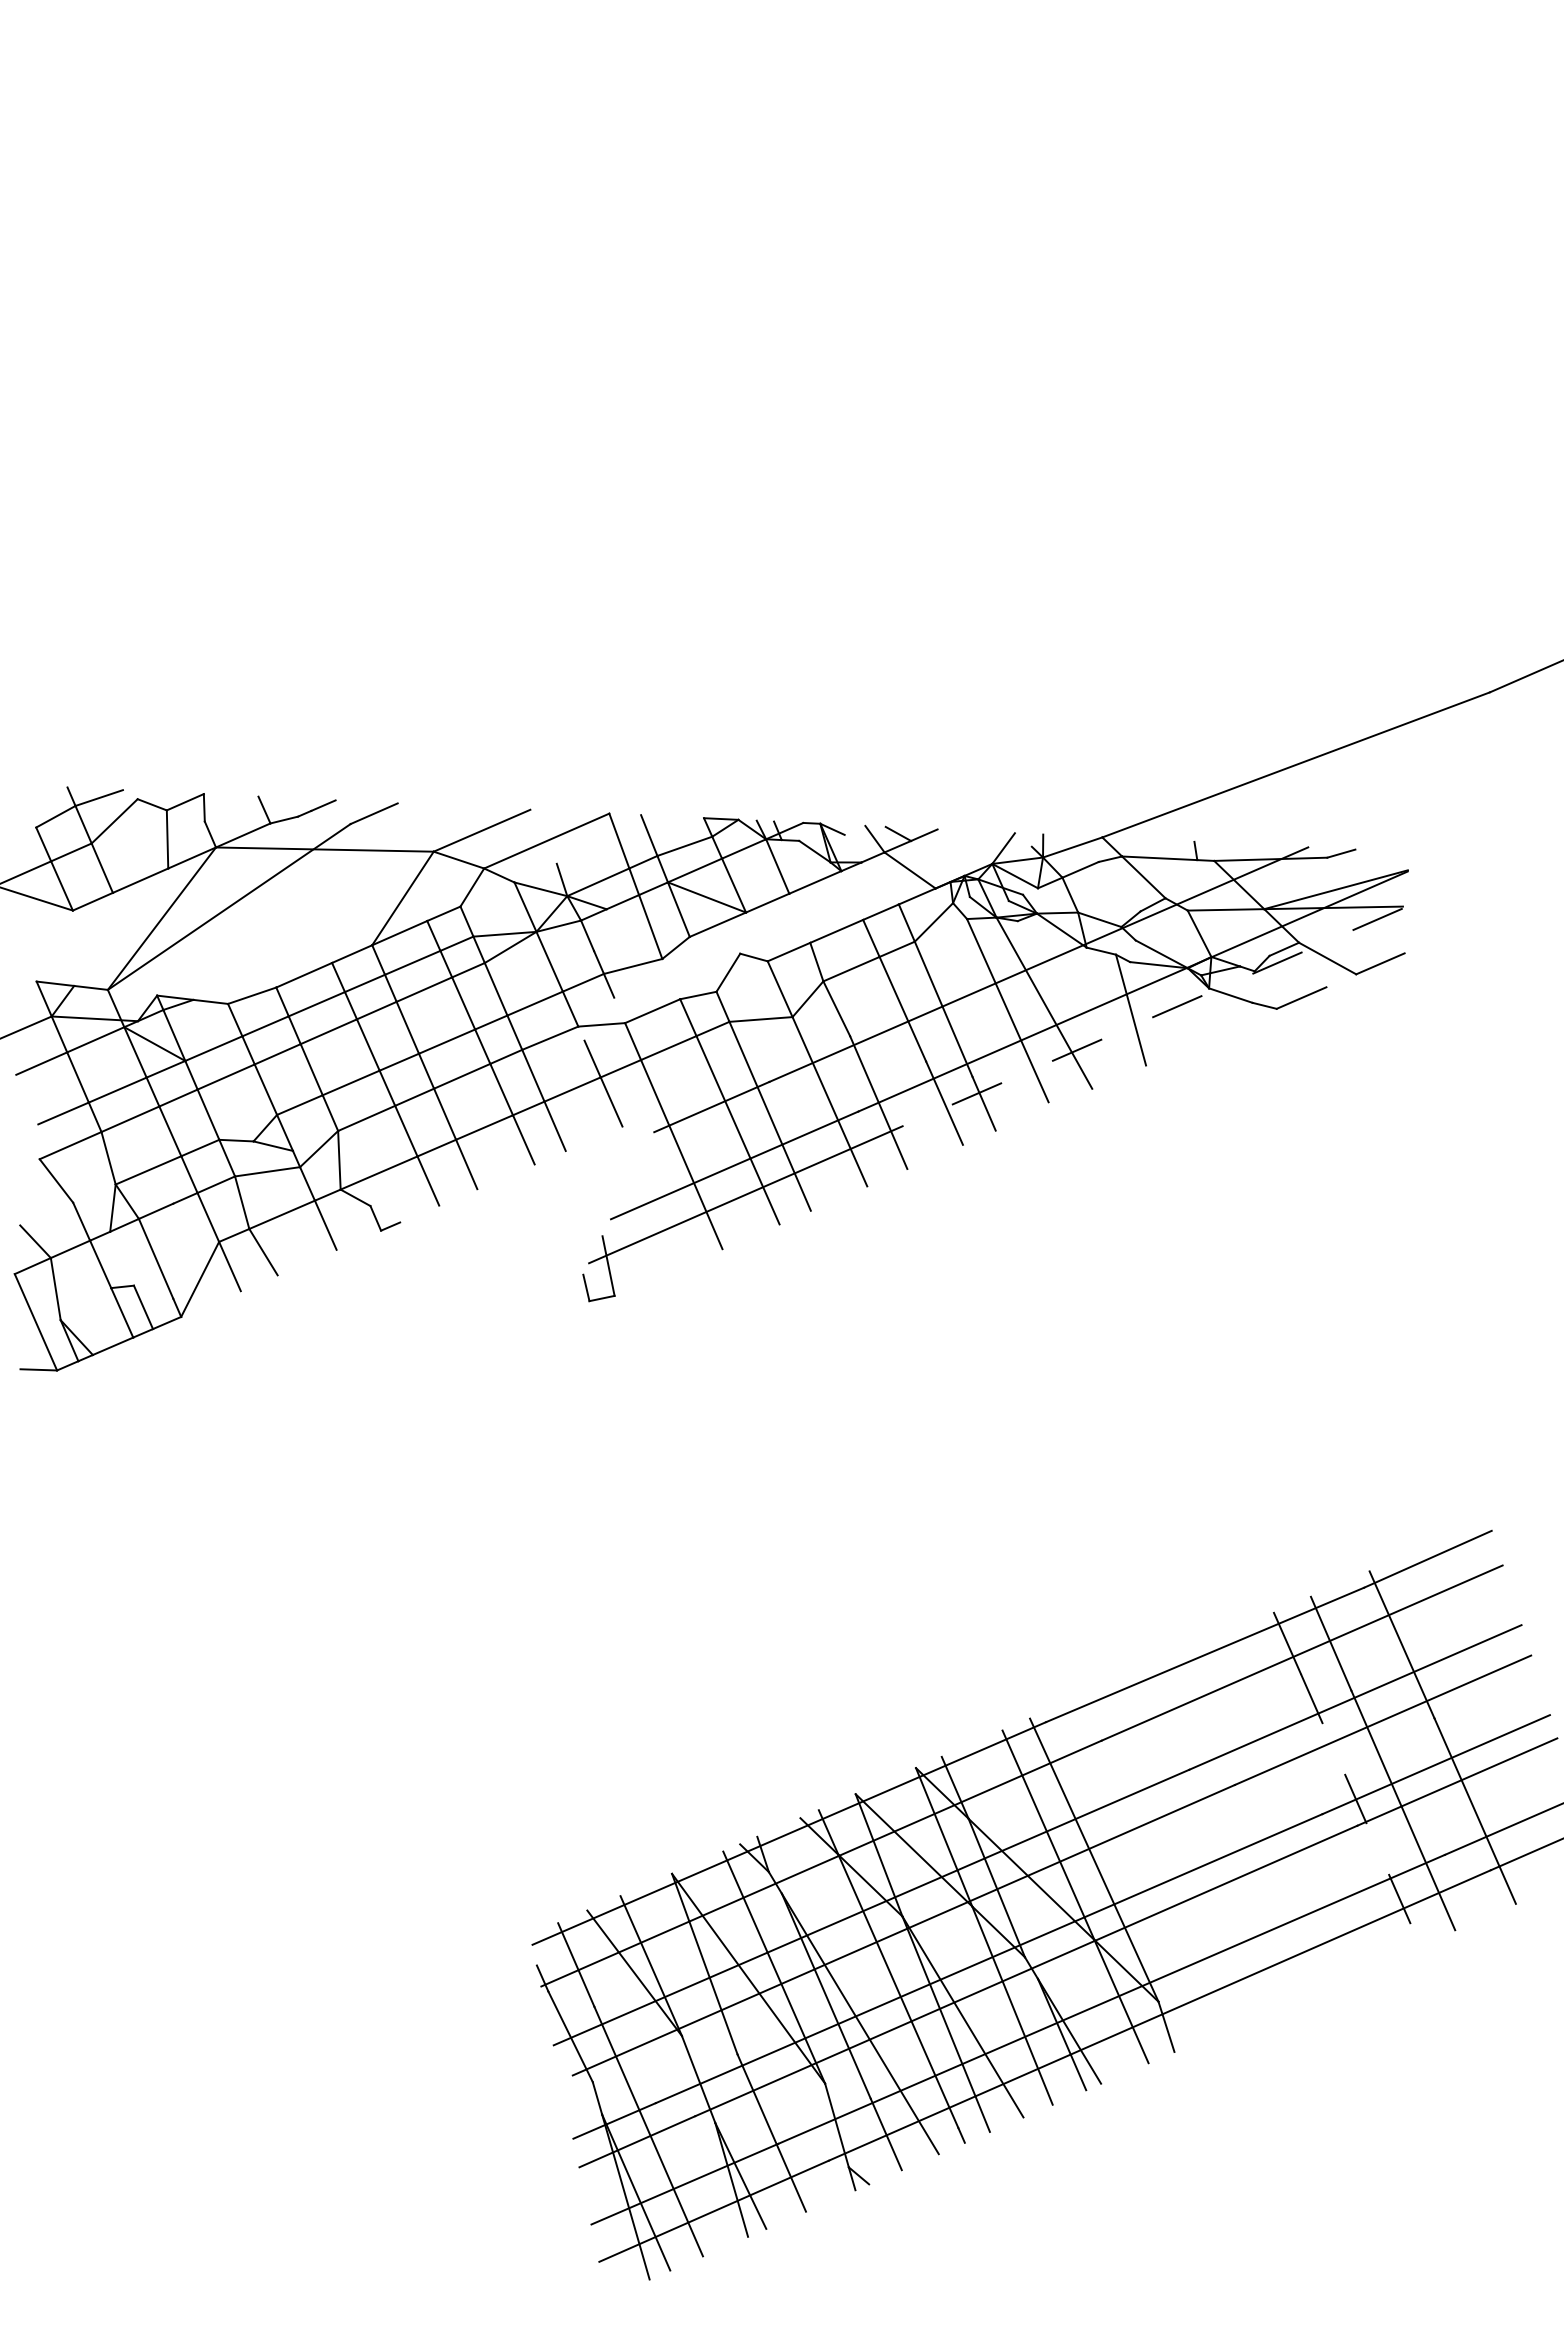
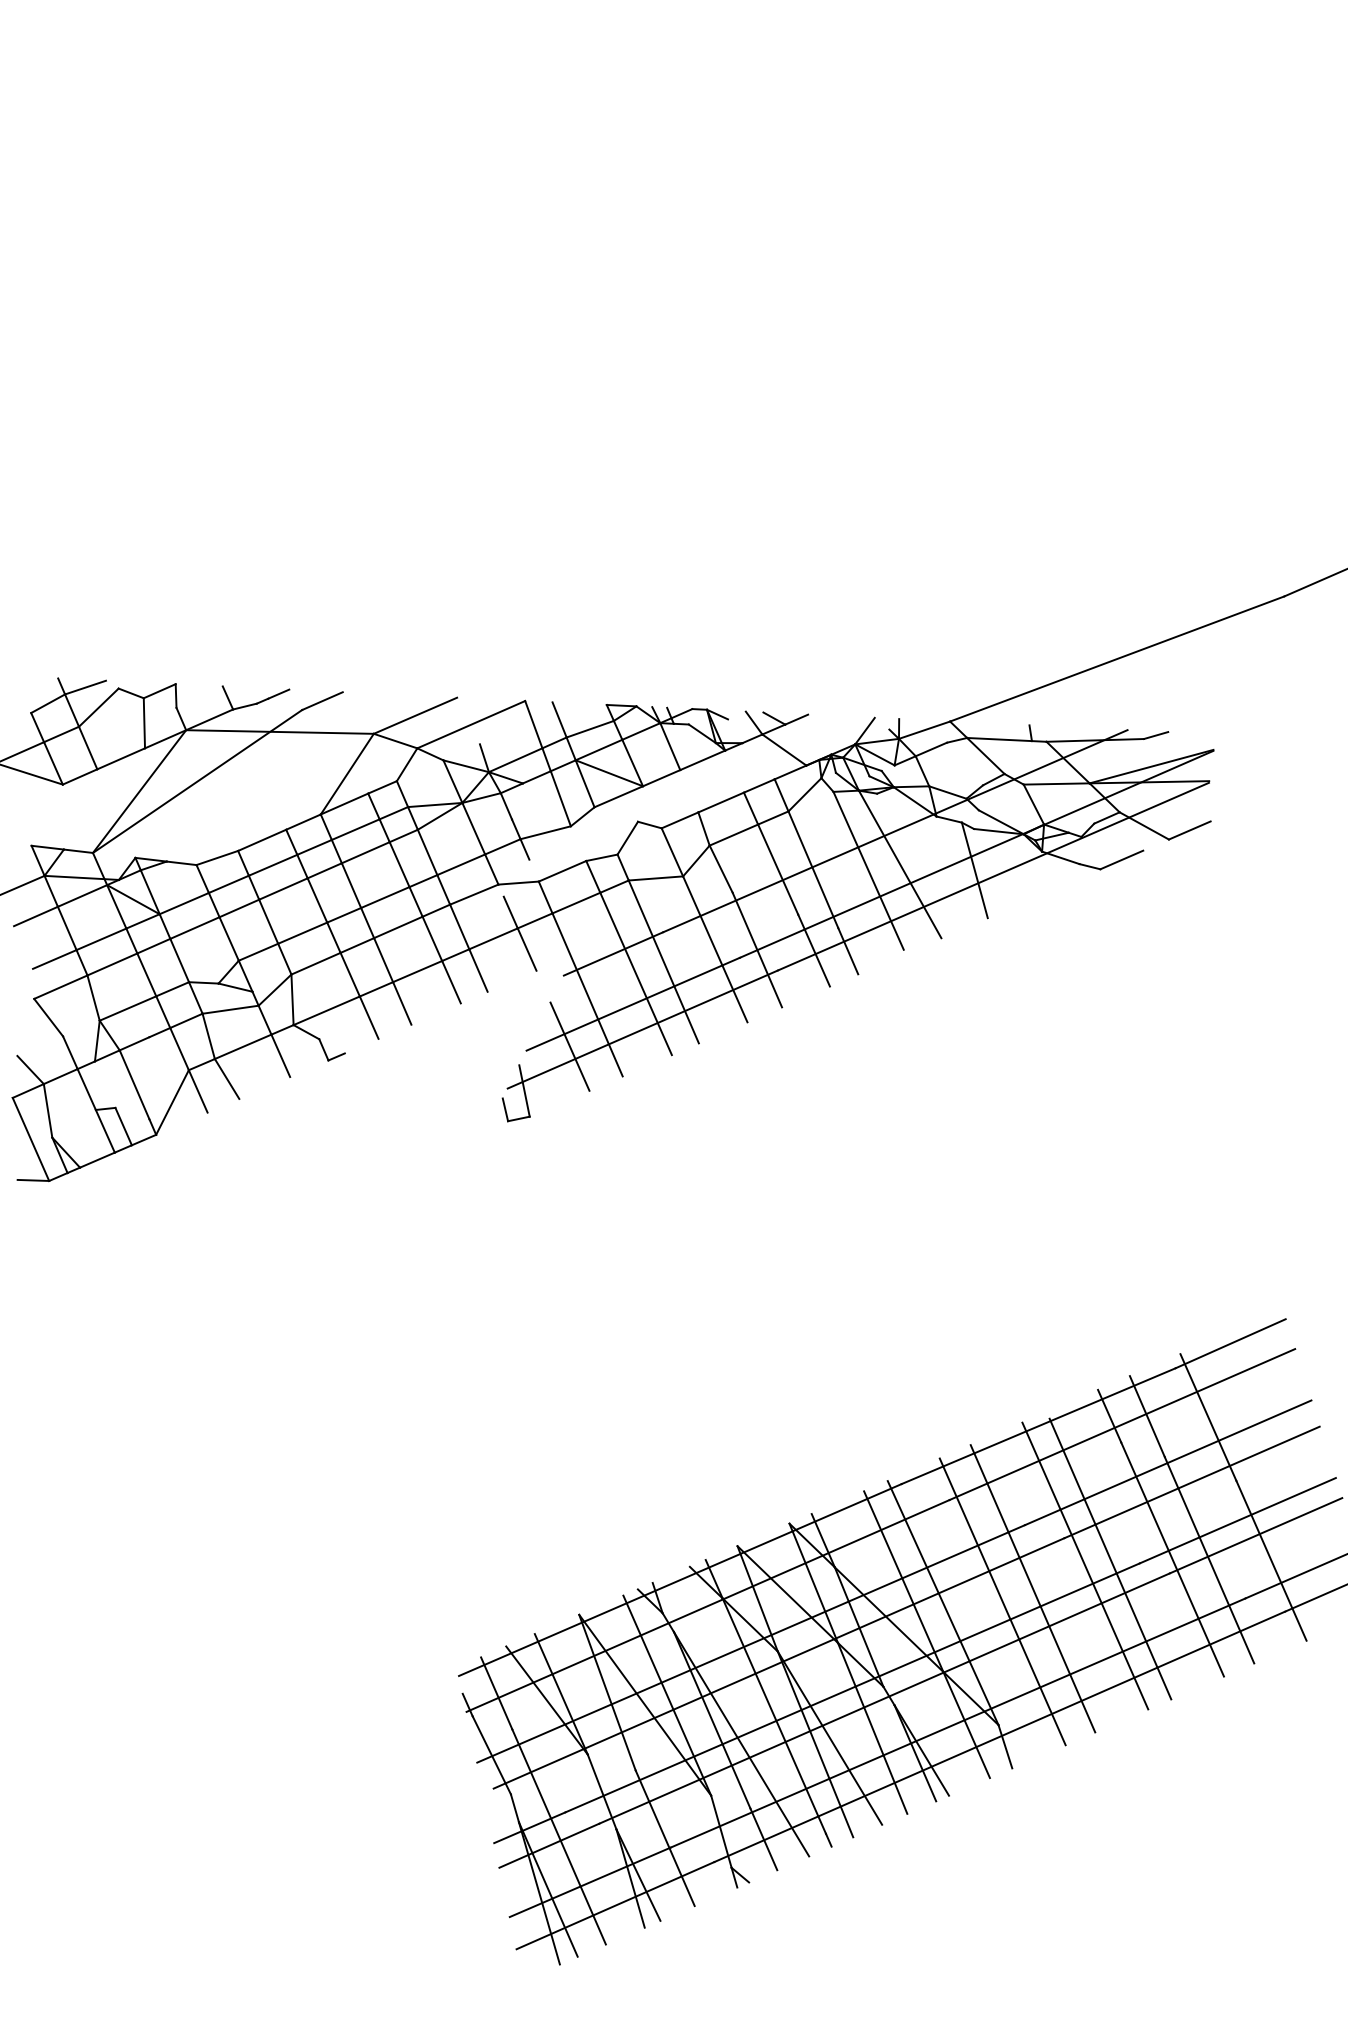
line: (1152, 1017) -> (993, 876), dashed -> solid
line: (660, 1214) -> (569, 1046), added
line: (1287, 1808) -> (1109, 1558), added
line: (1360, 1810) -> (1172, 1560), dashed -> solid
line: (1259, 1816) -> (1085, 1565), added
line: (1198, 1843) -> (1032, 1588), added
line: (1163, 1858) -> (1002, 1601), added

